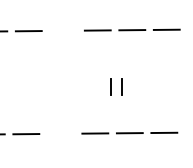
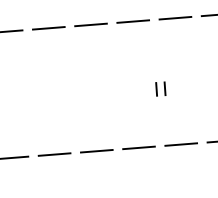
line: (63, 30) -> (91, 24), added
part: (116, 86) -> (160, 88), size x0.62
line: (60, 133) -> (96, 150), added

